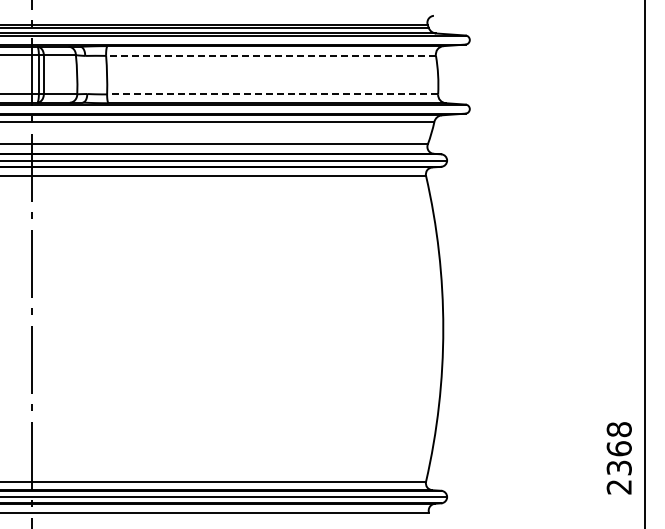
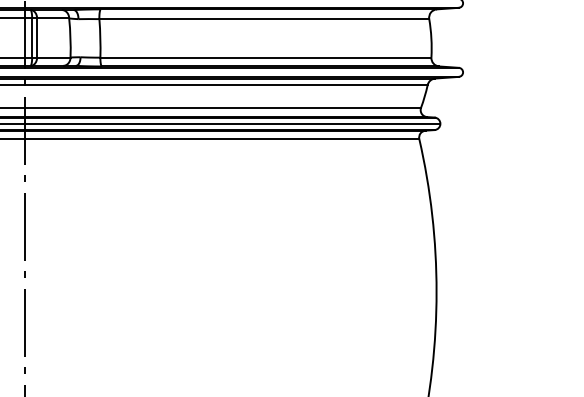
line: (271, 55) -> (264, 18), dashed -> solid
line: (272, 94) -> (265, 57), dashed -> solid

